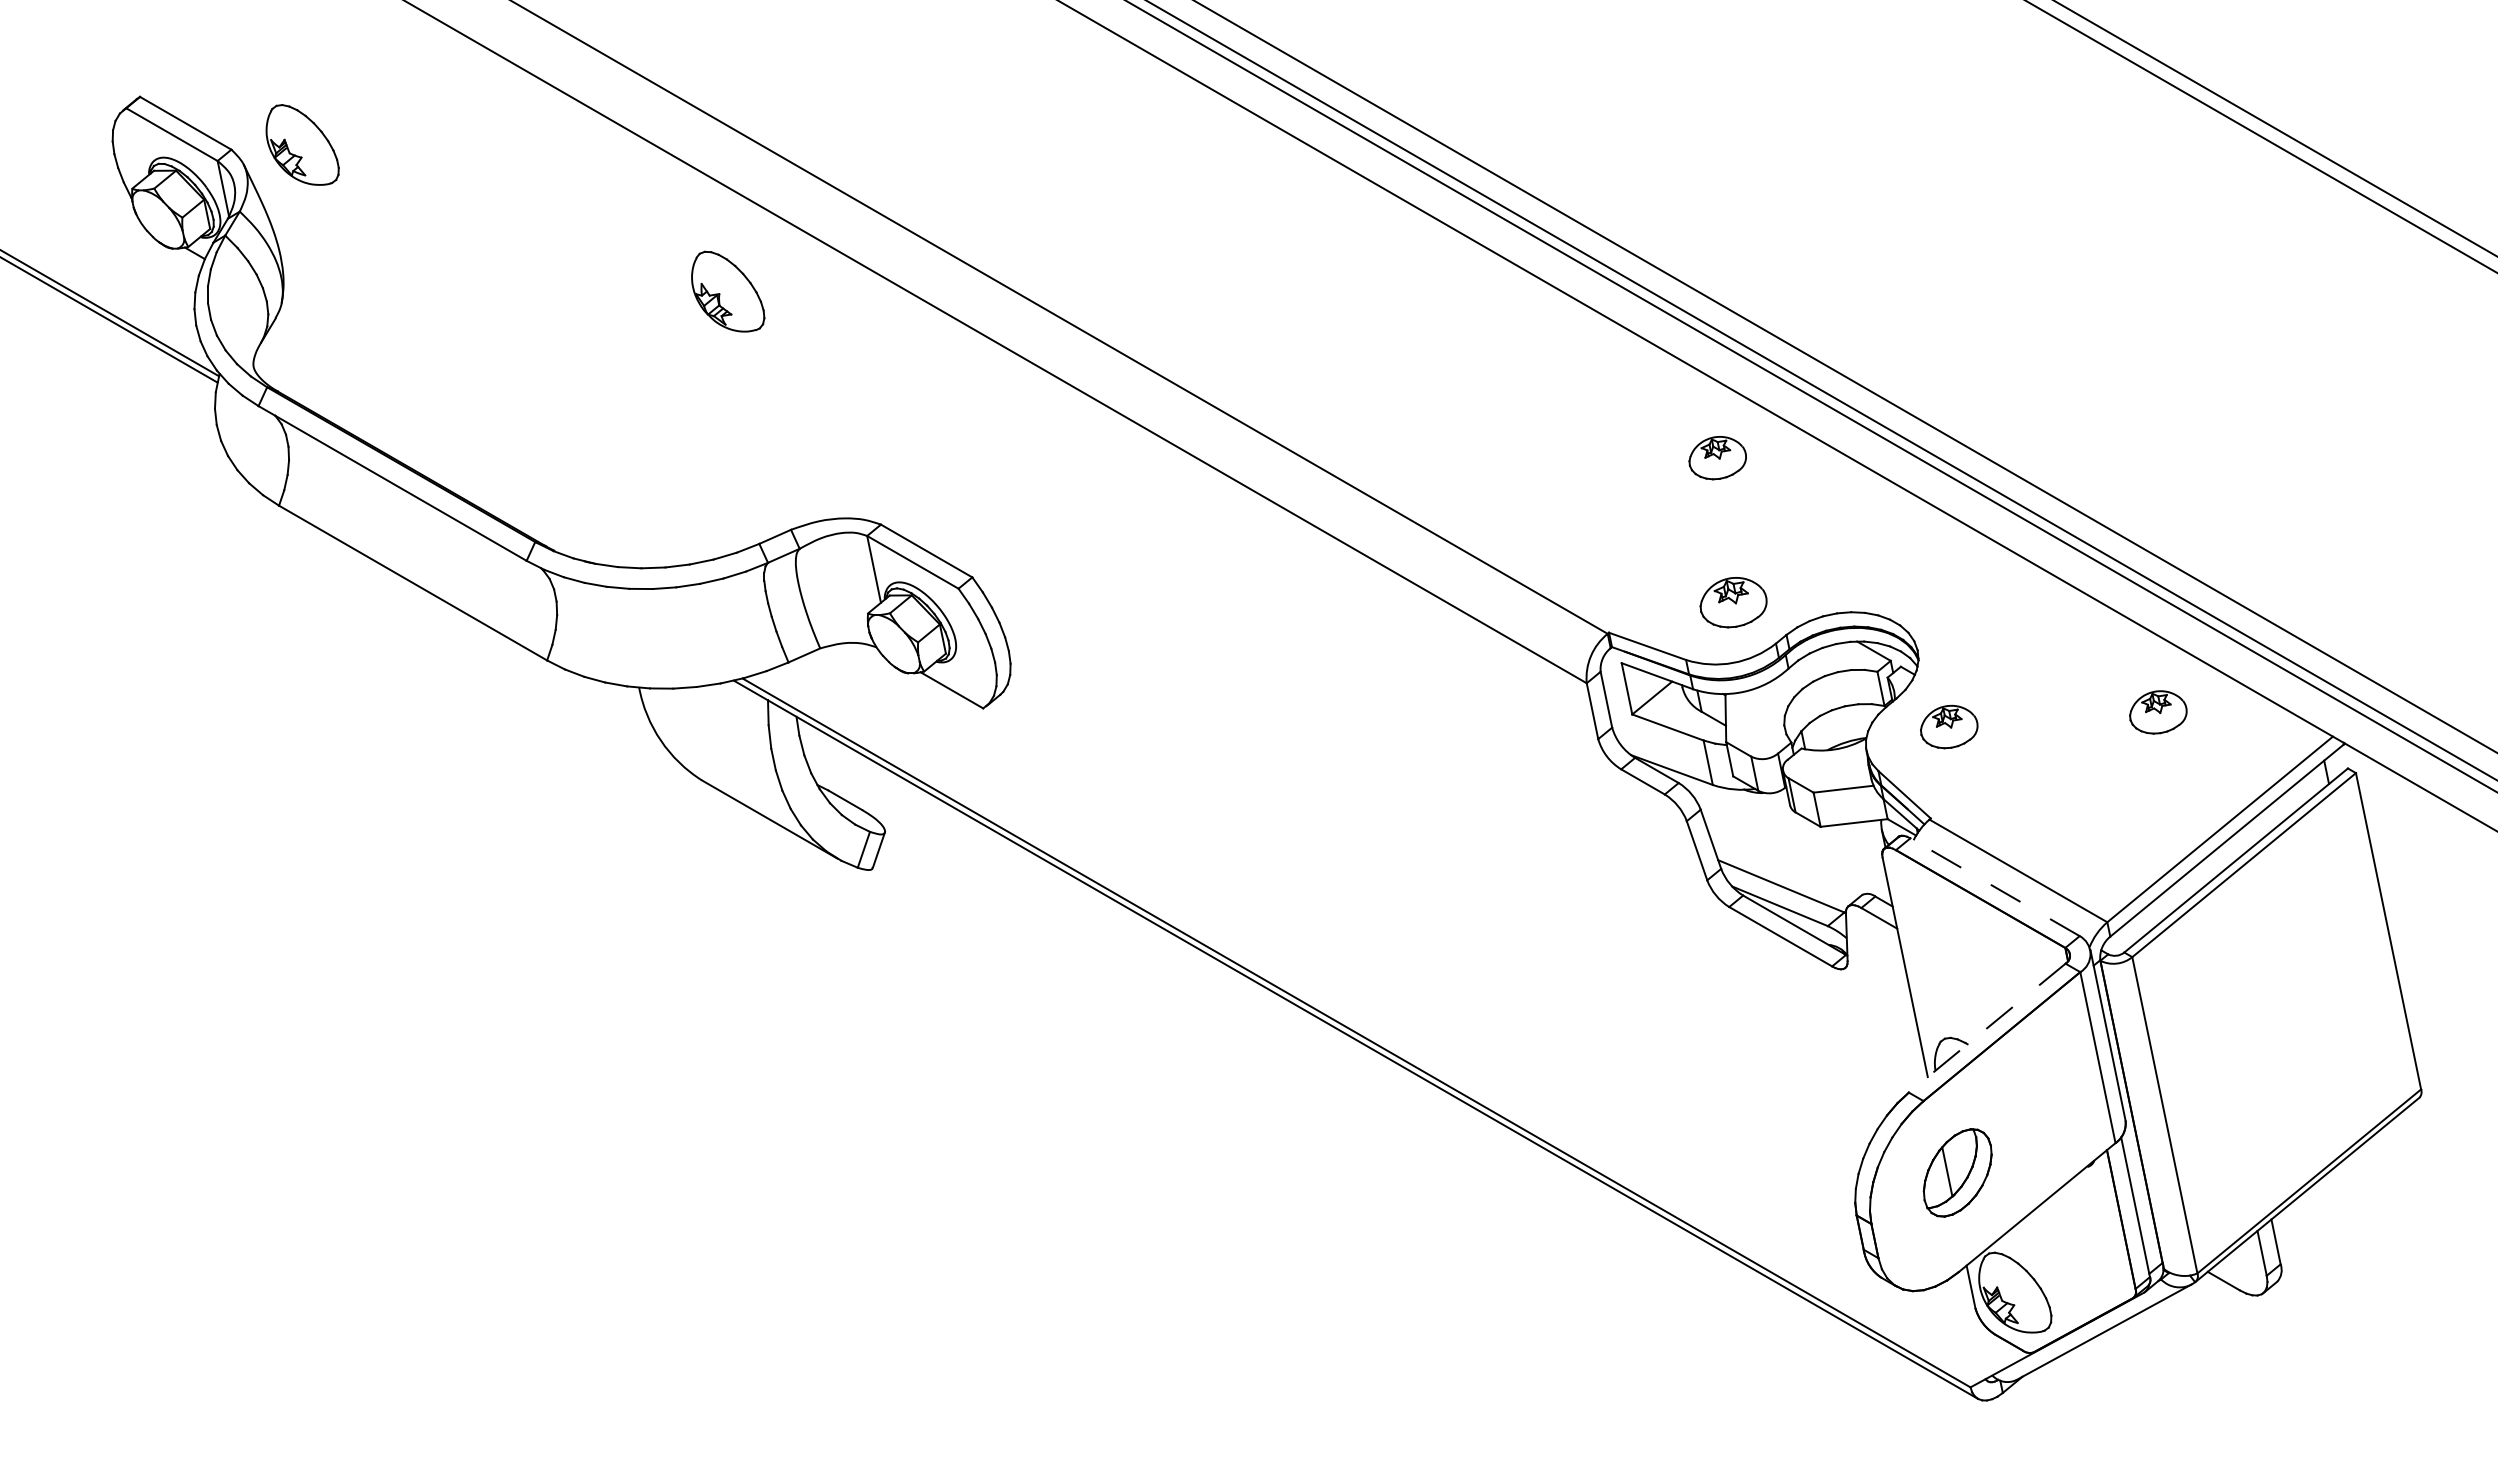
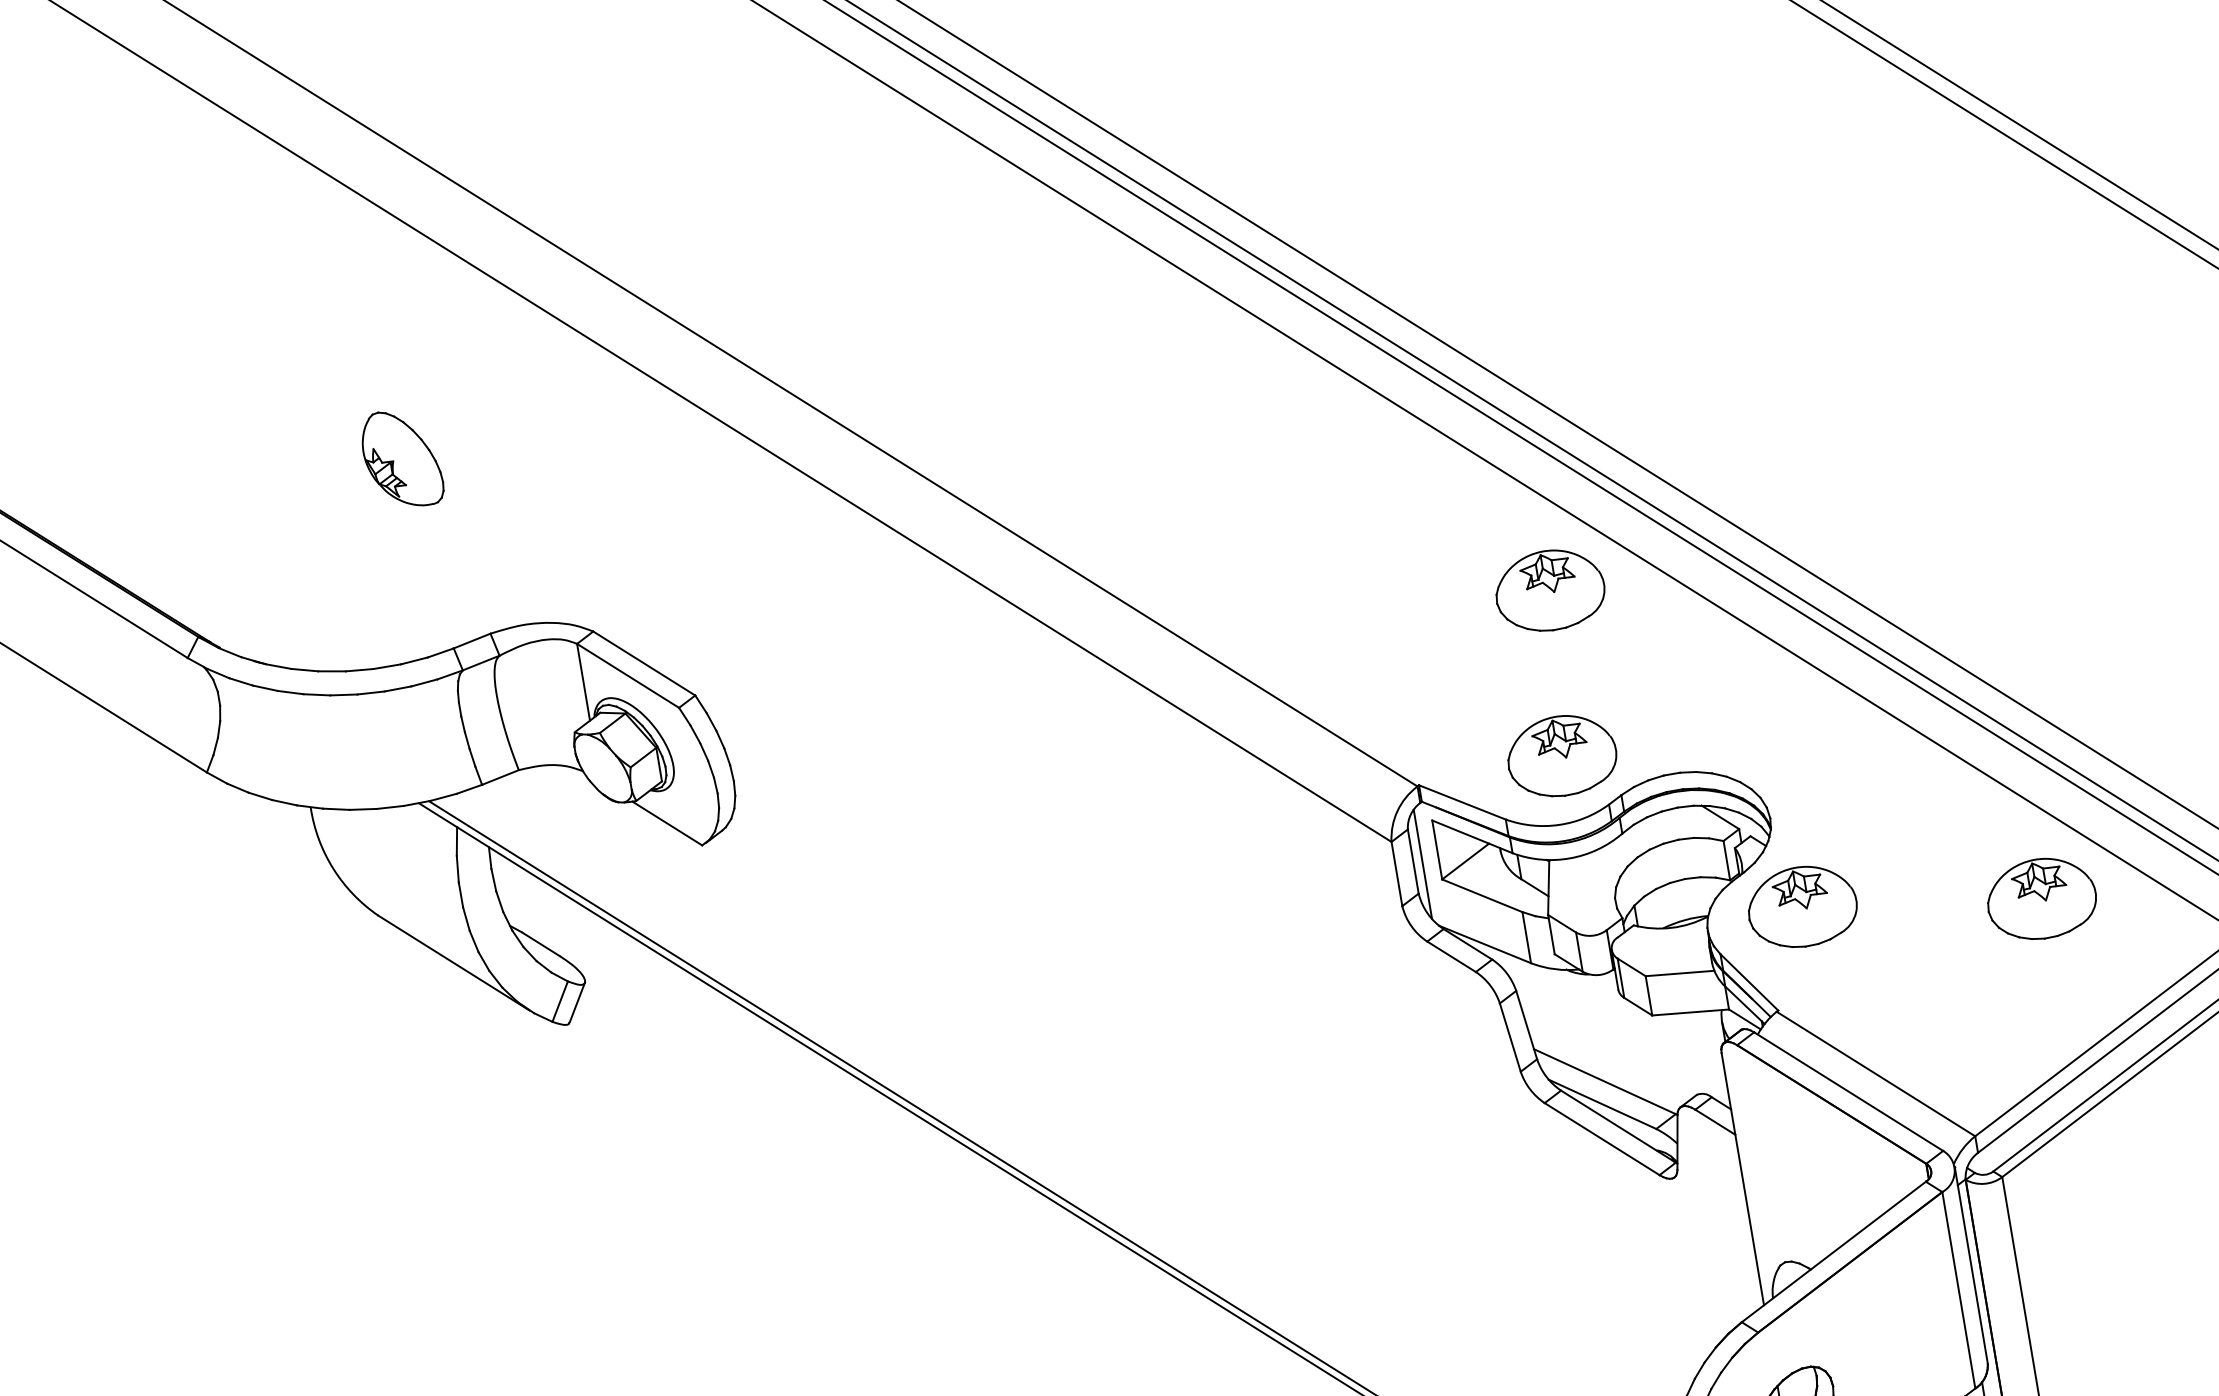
part: (728, 291) -> (403, 458), moved
part: (1717, 457) -> (1550, 589), size x1.67
part: (1733, 602) -> (1562, 755), size x1.43
line: (1614, 701) -> (1422, 863), added
part: (2158, 712) -> (2042, 899), size x1.67
part: (1949, 726) -> (1803, 906), size x1.67
line: (1995, 887) -> (1849, 1091), dashed -> solid
line: (1986, 1028) -> (1832, 1252), dashed -> solid

